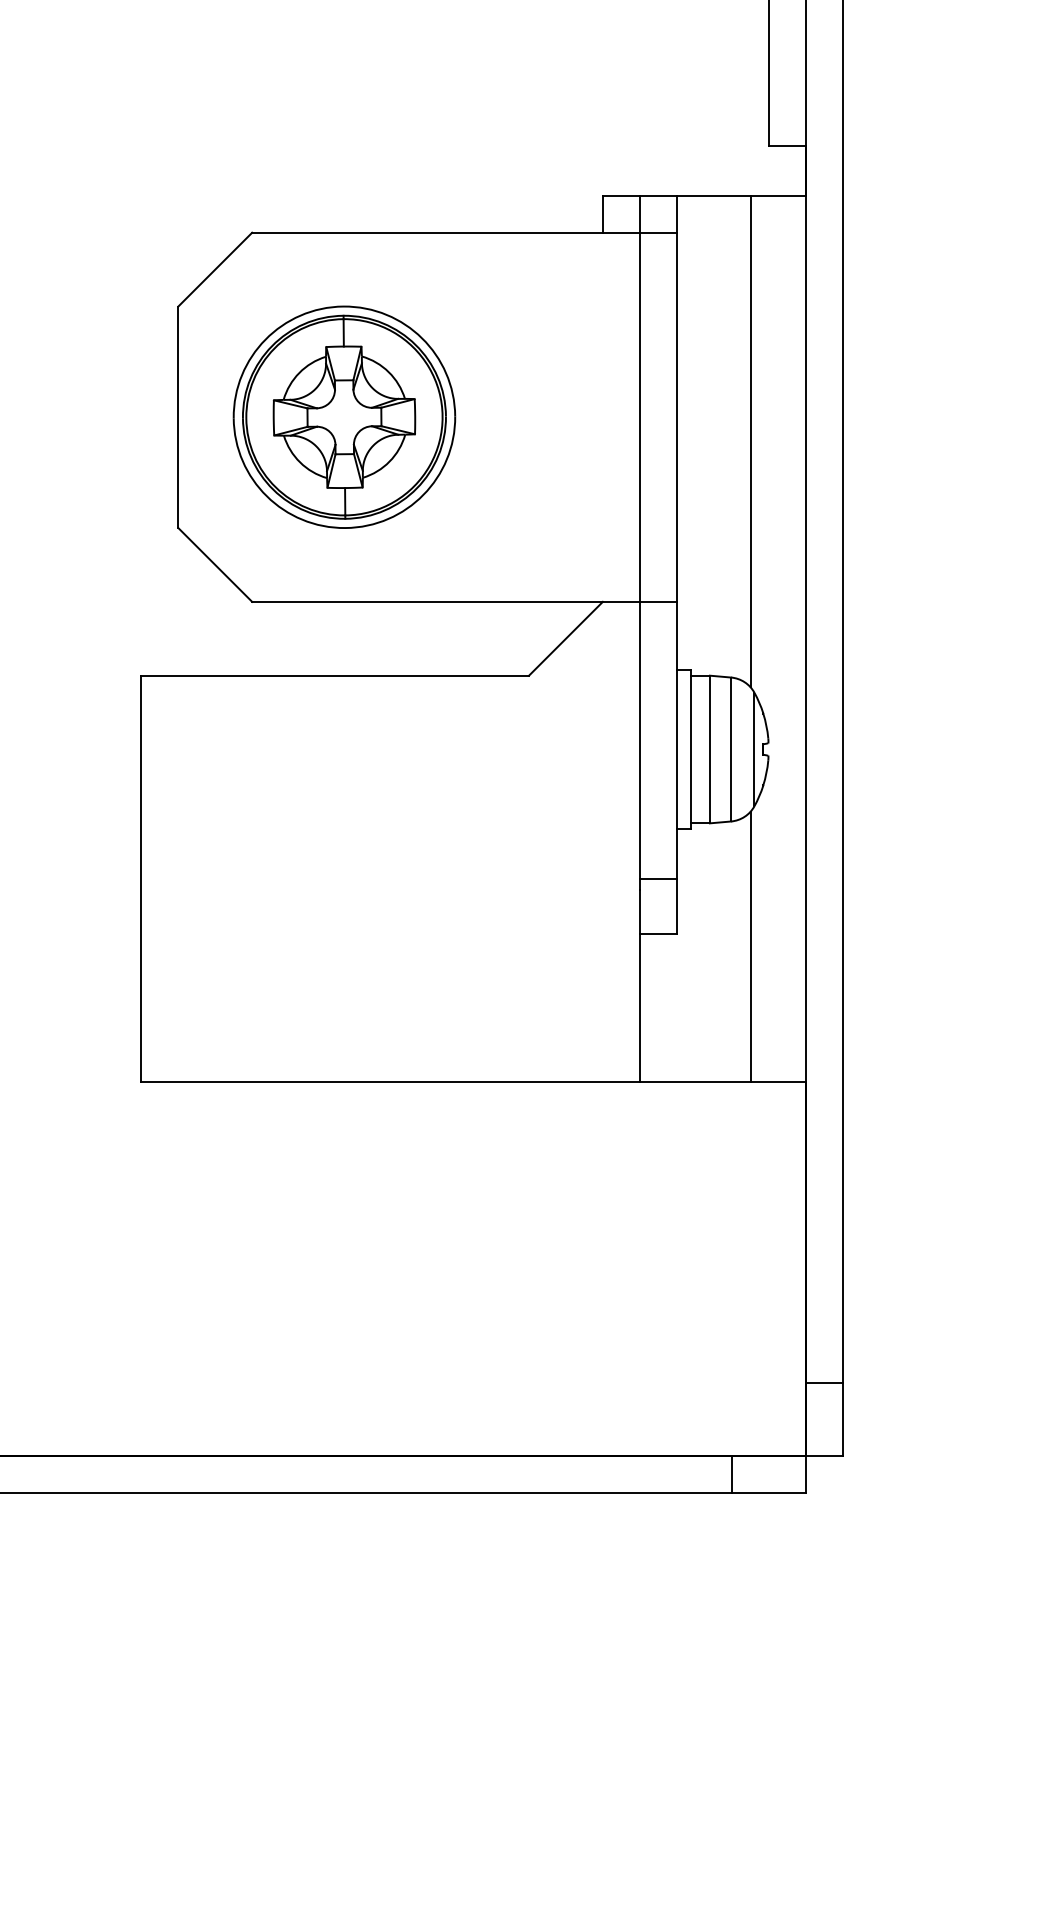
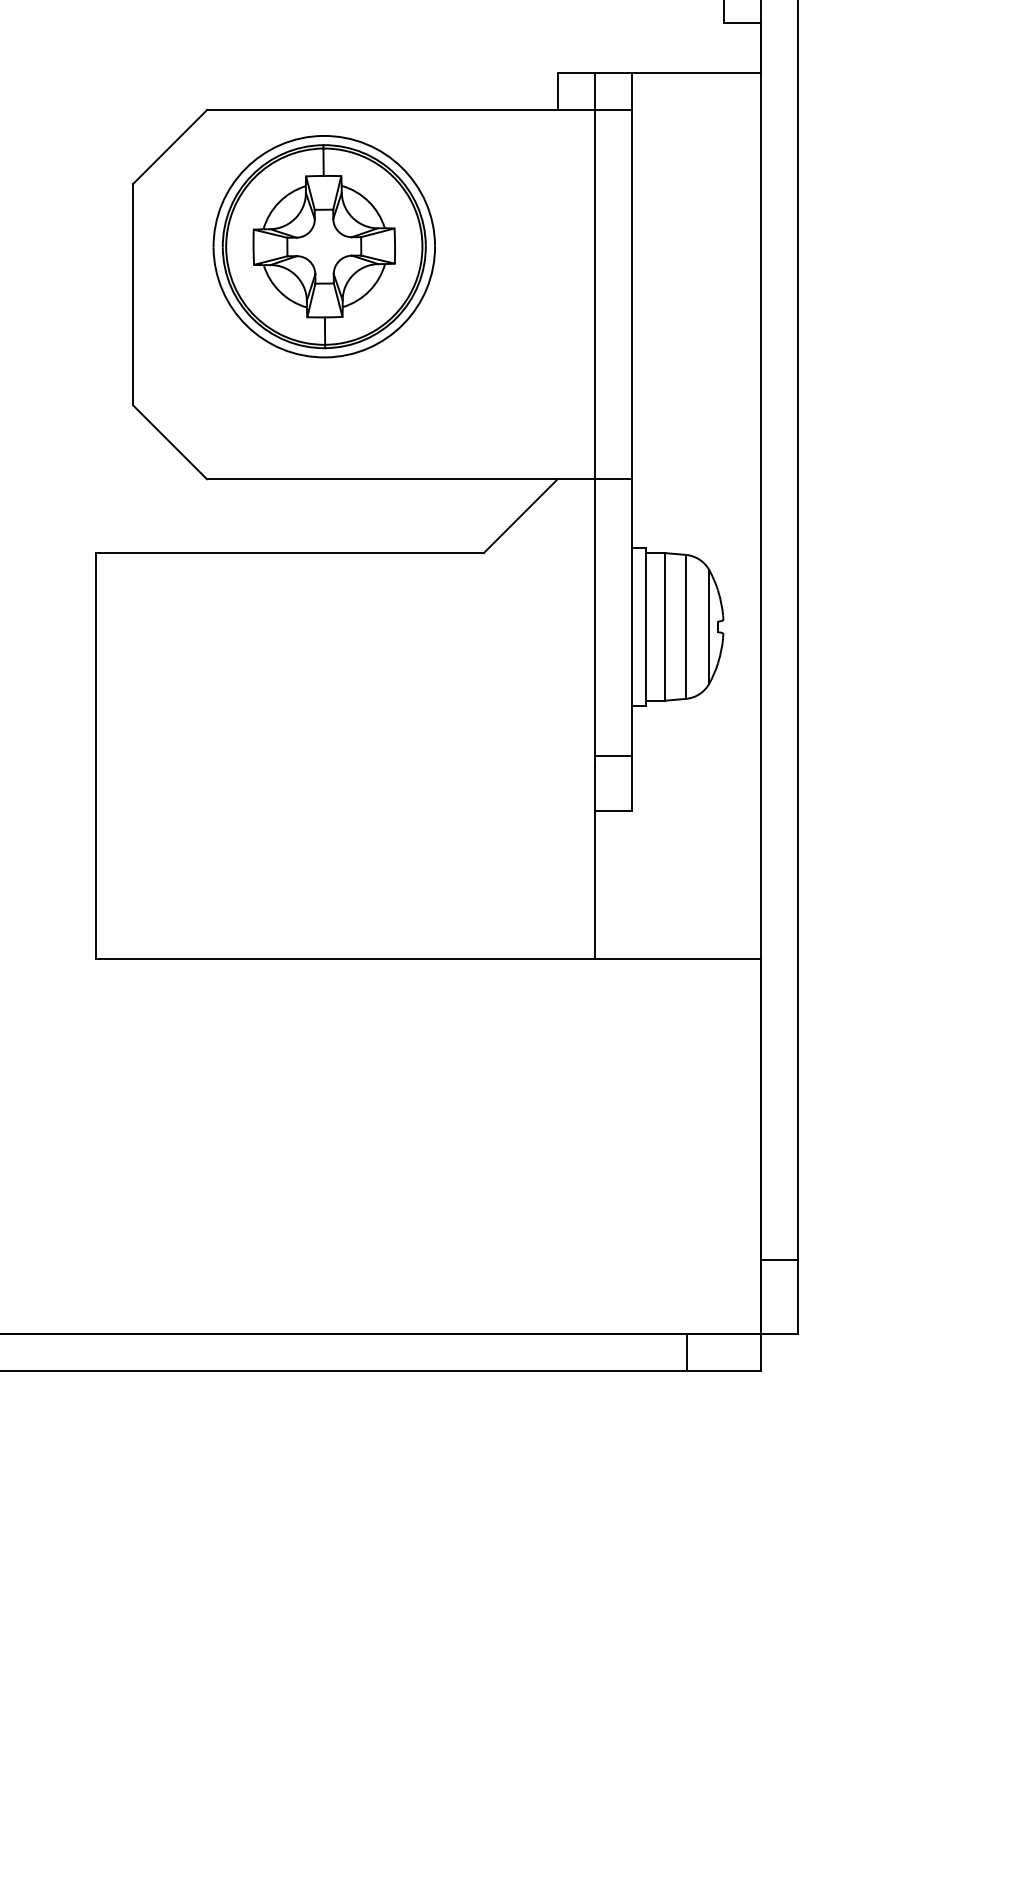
part: (344, 416) -> (324, 245), moved
line: (750, 441) -> (705, 318), removed
line: (750, 946) -> (705, 823), removed

